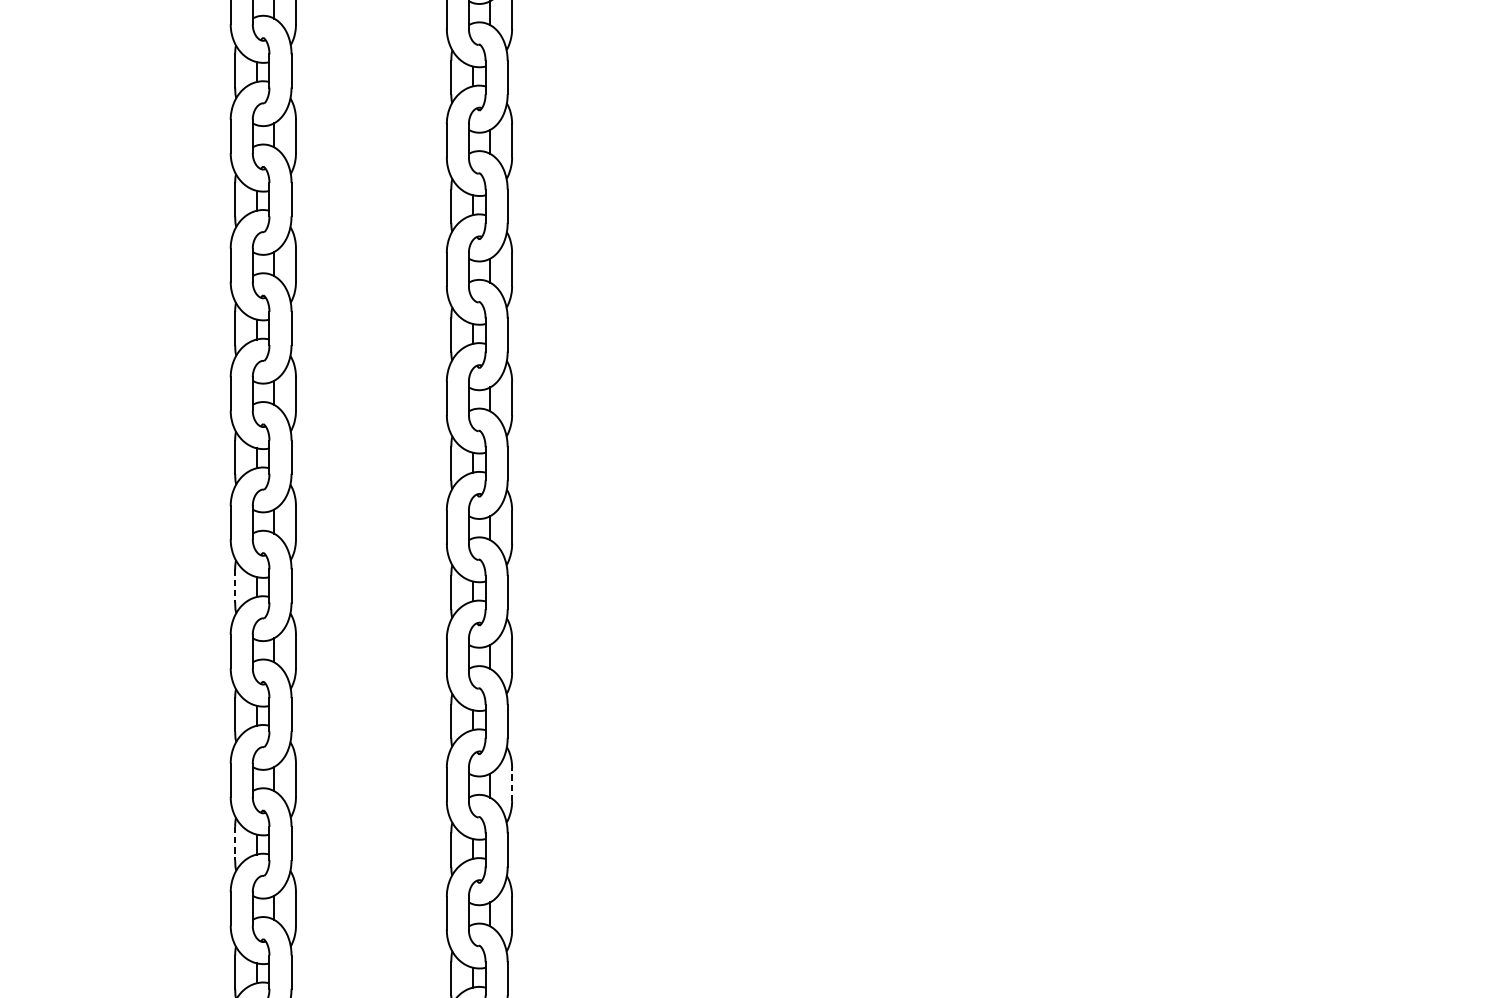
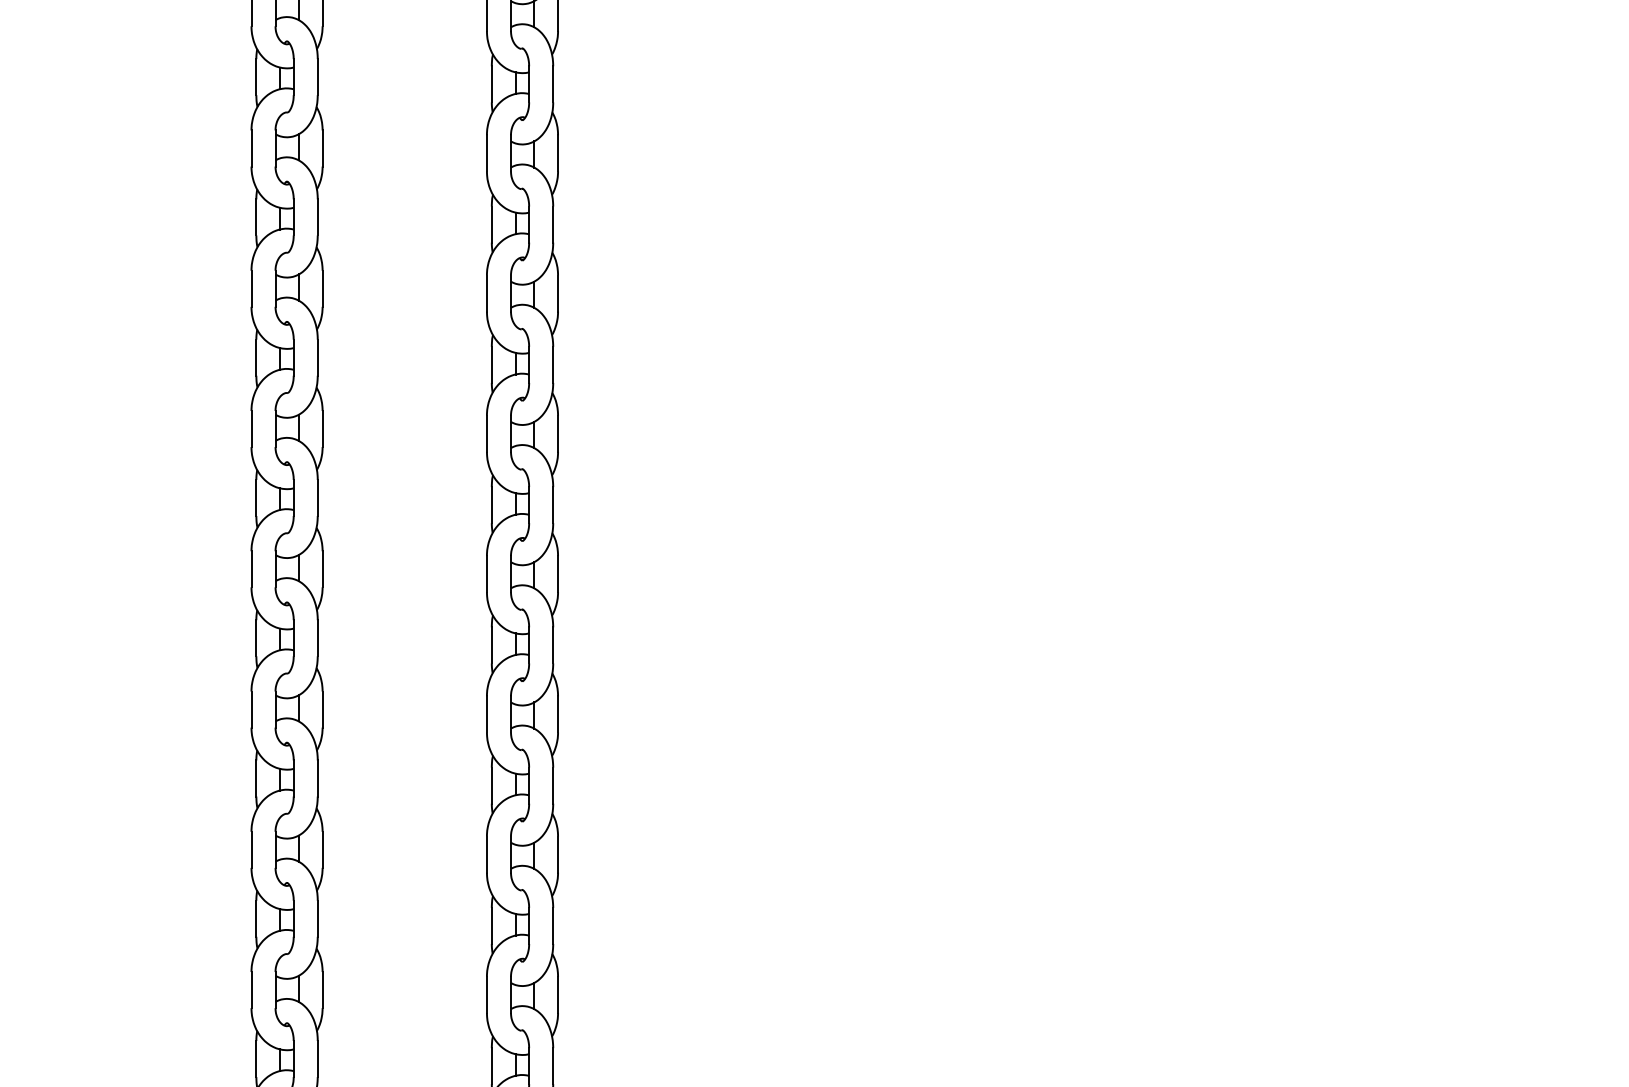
line: (235, 586) -> (256, 638), dashed -> solid
line: (512, 784) -> (558, 854), dashed -> solid
line: (235, 844) -> (256, 919), dashed -> solid

